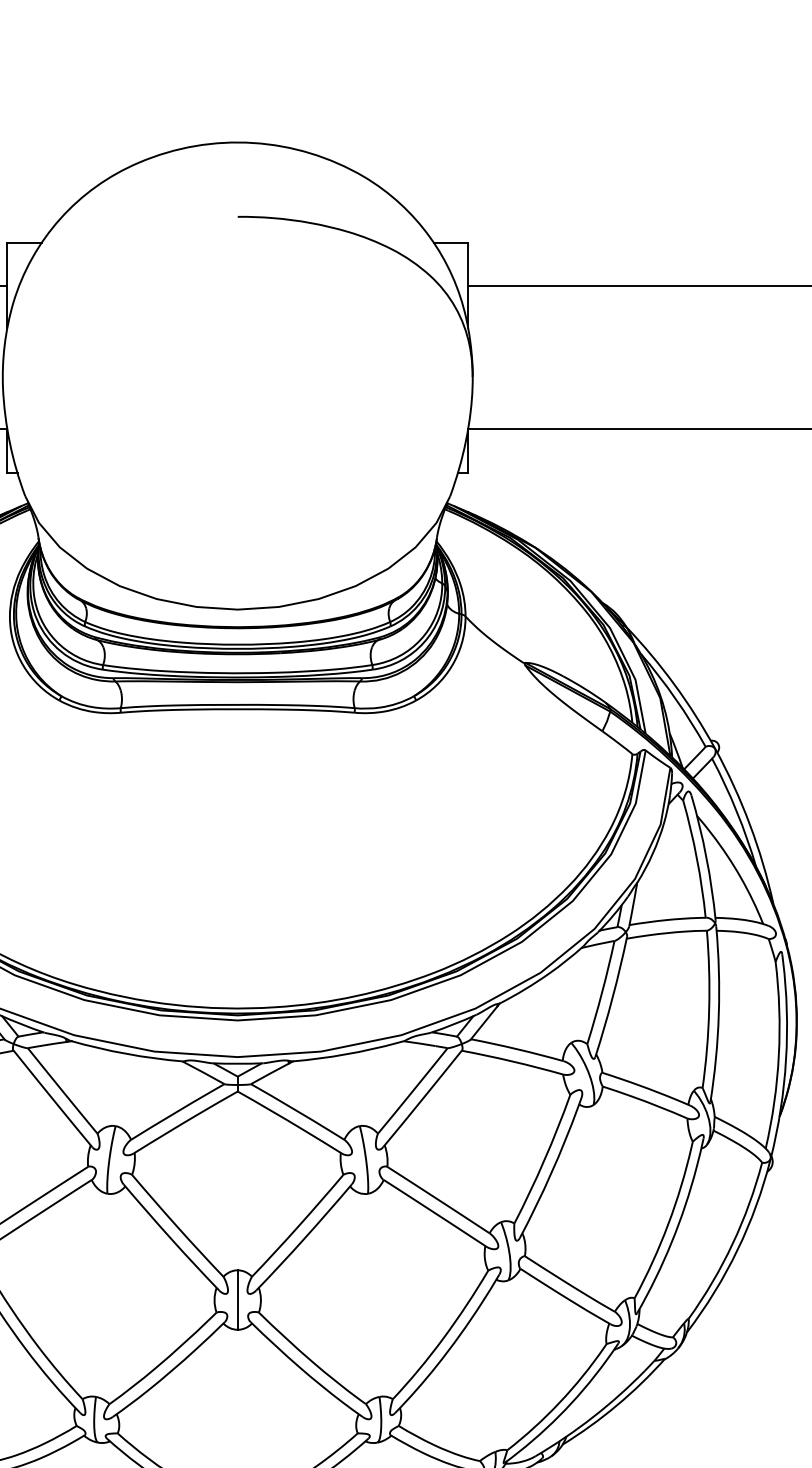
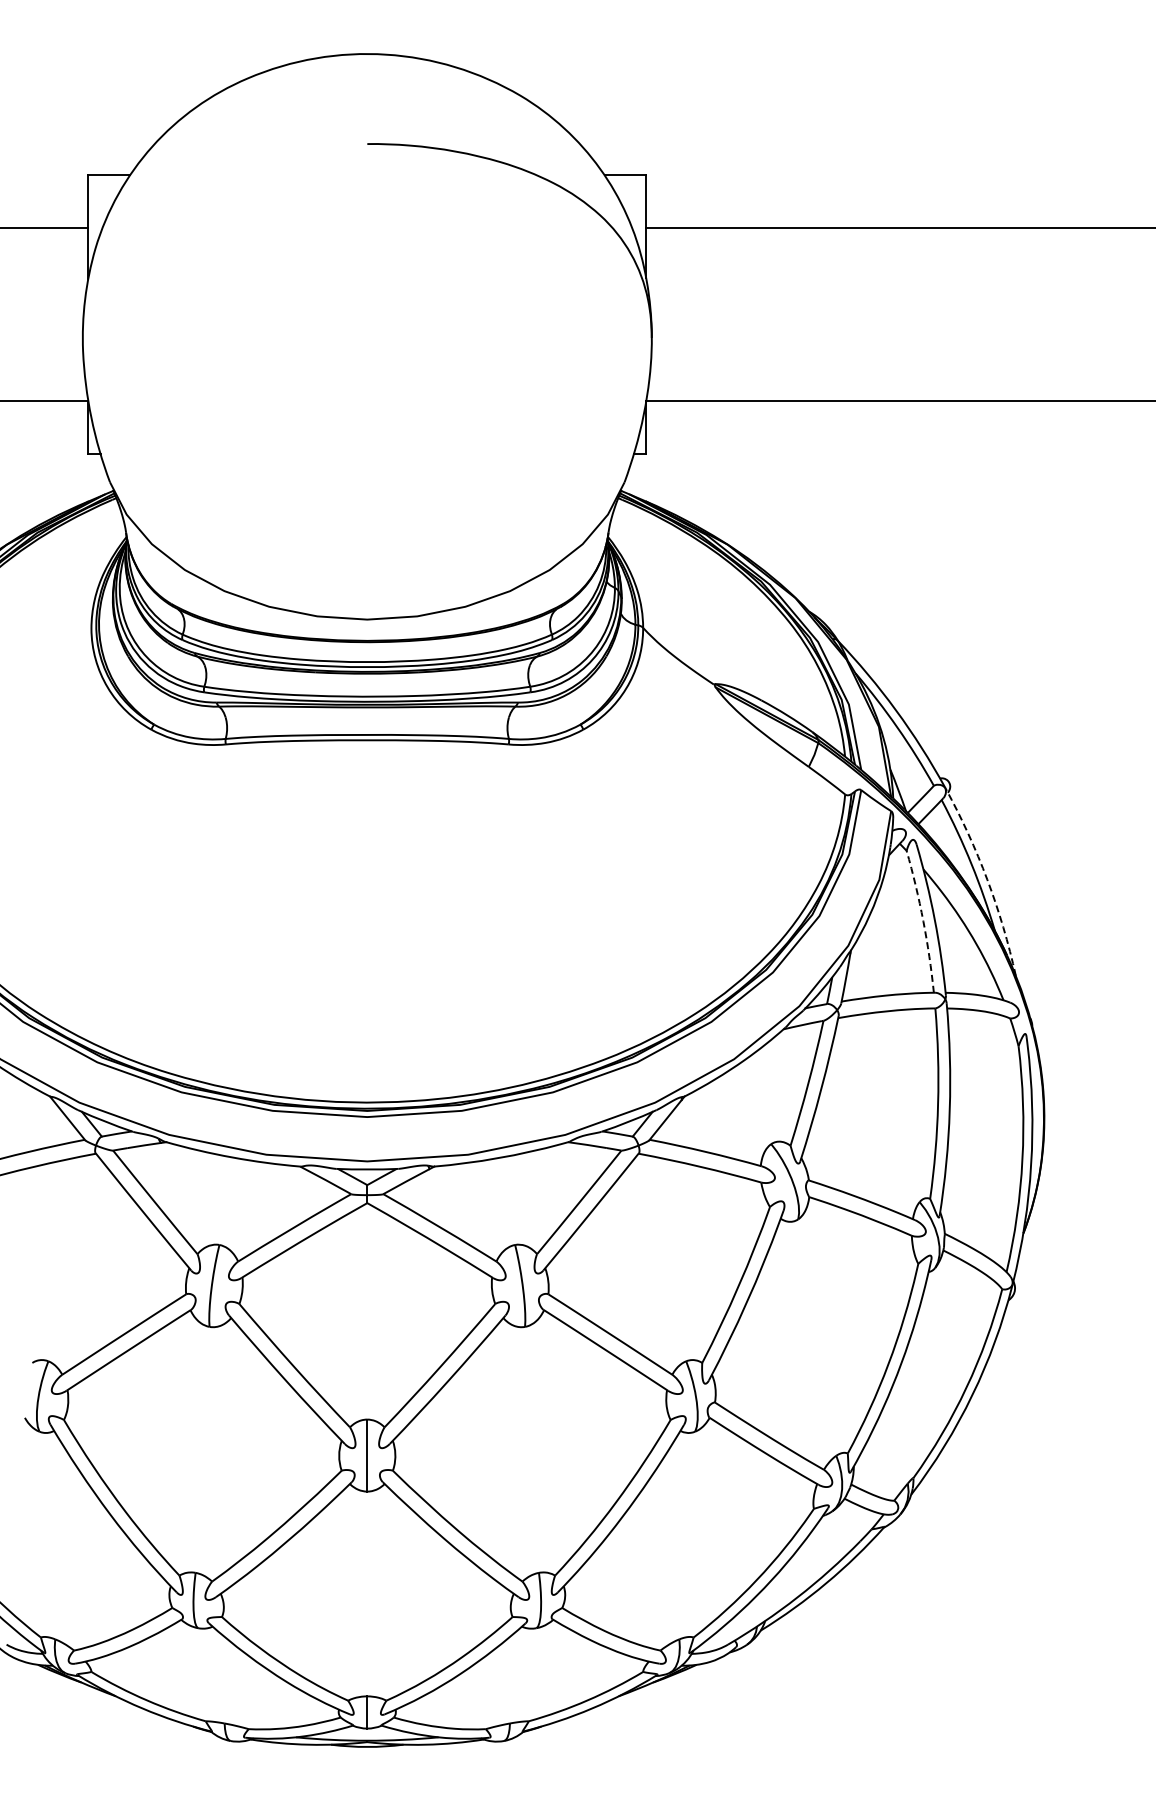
line: (749, 824) -> (987, 879), solid -> dashed
line: (697, 858) -> (923, 921), solid -> dashed

